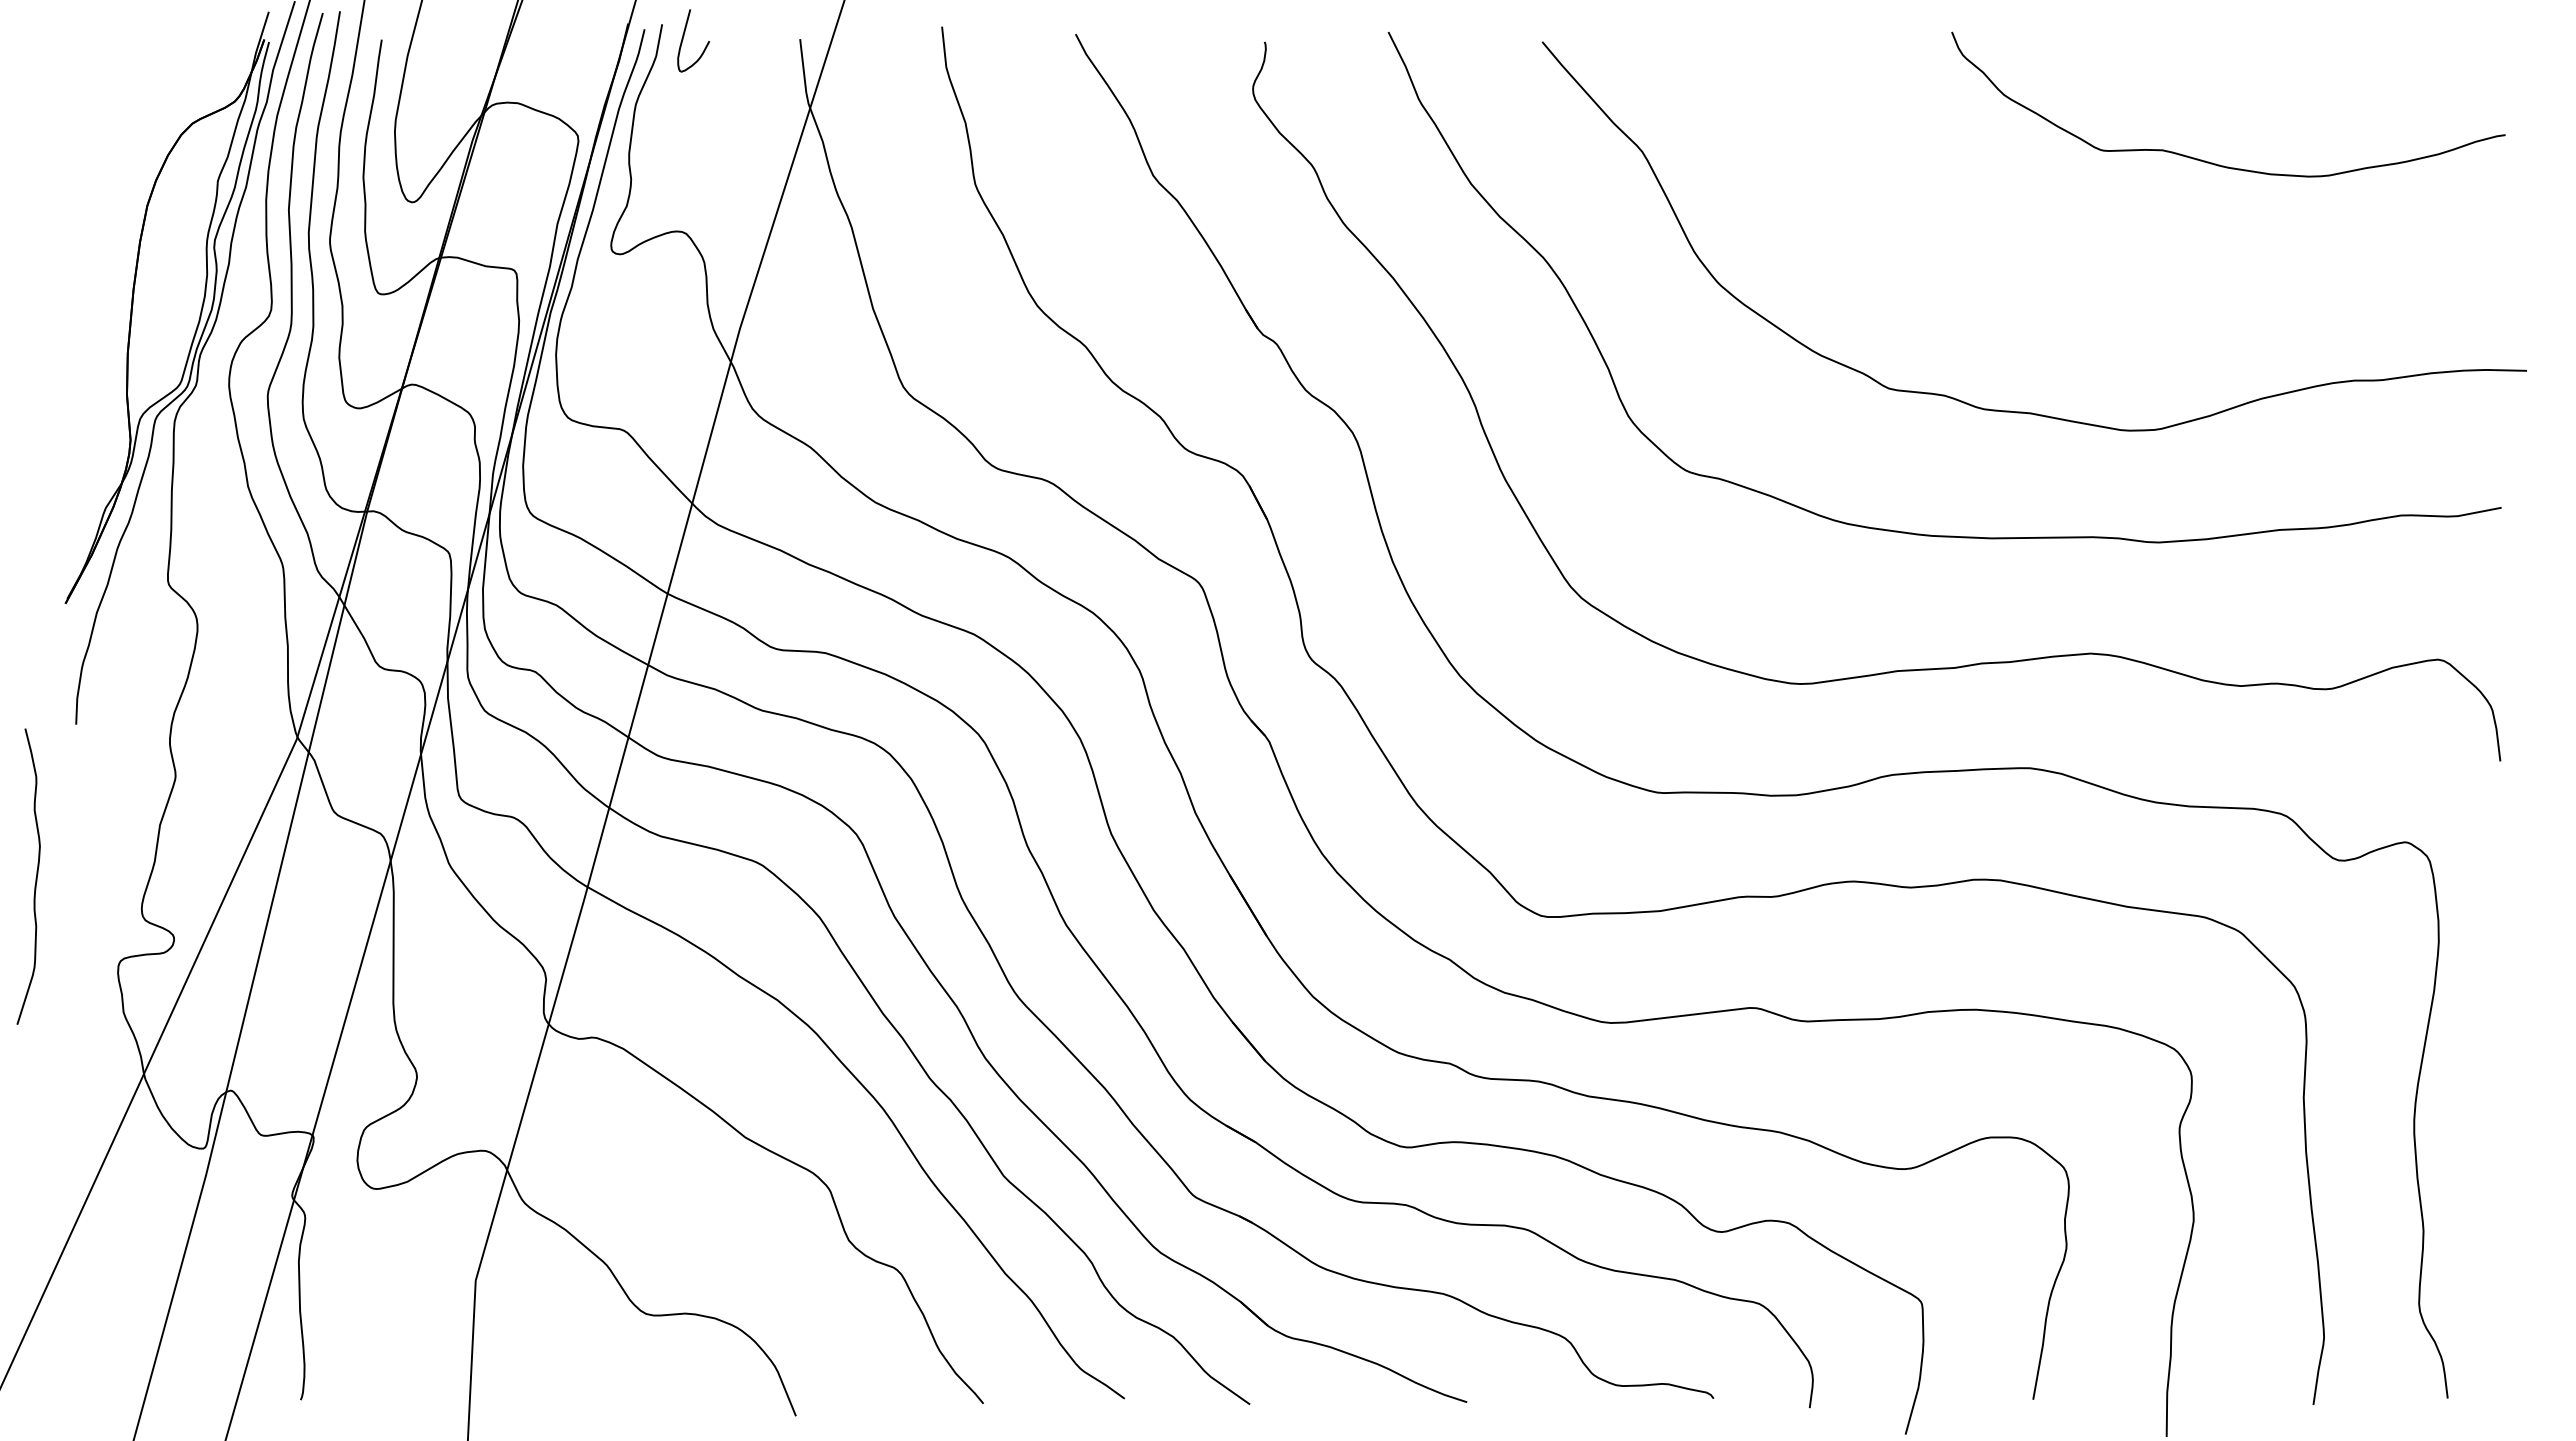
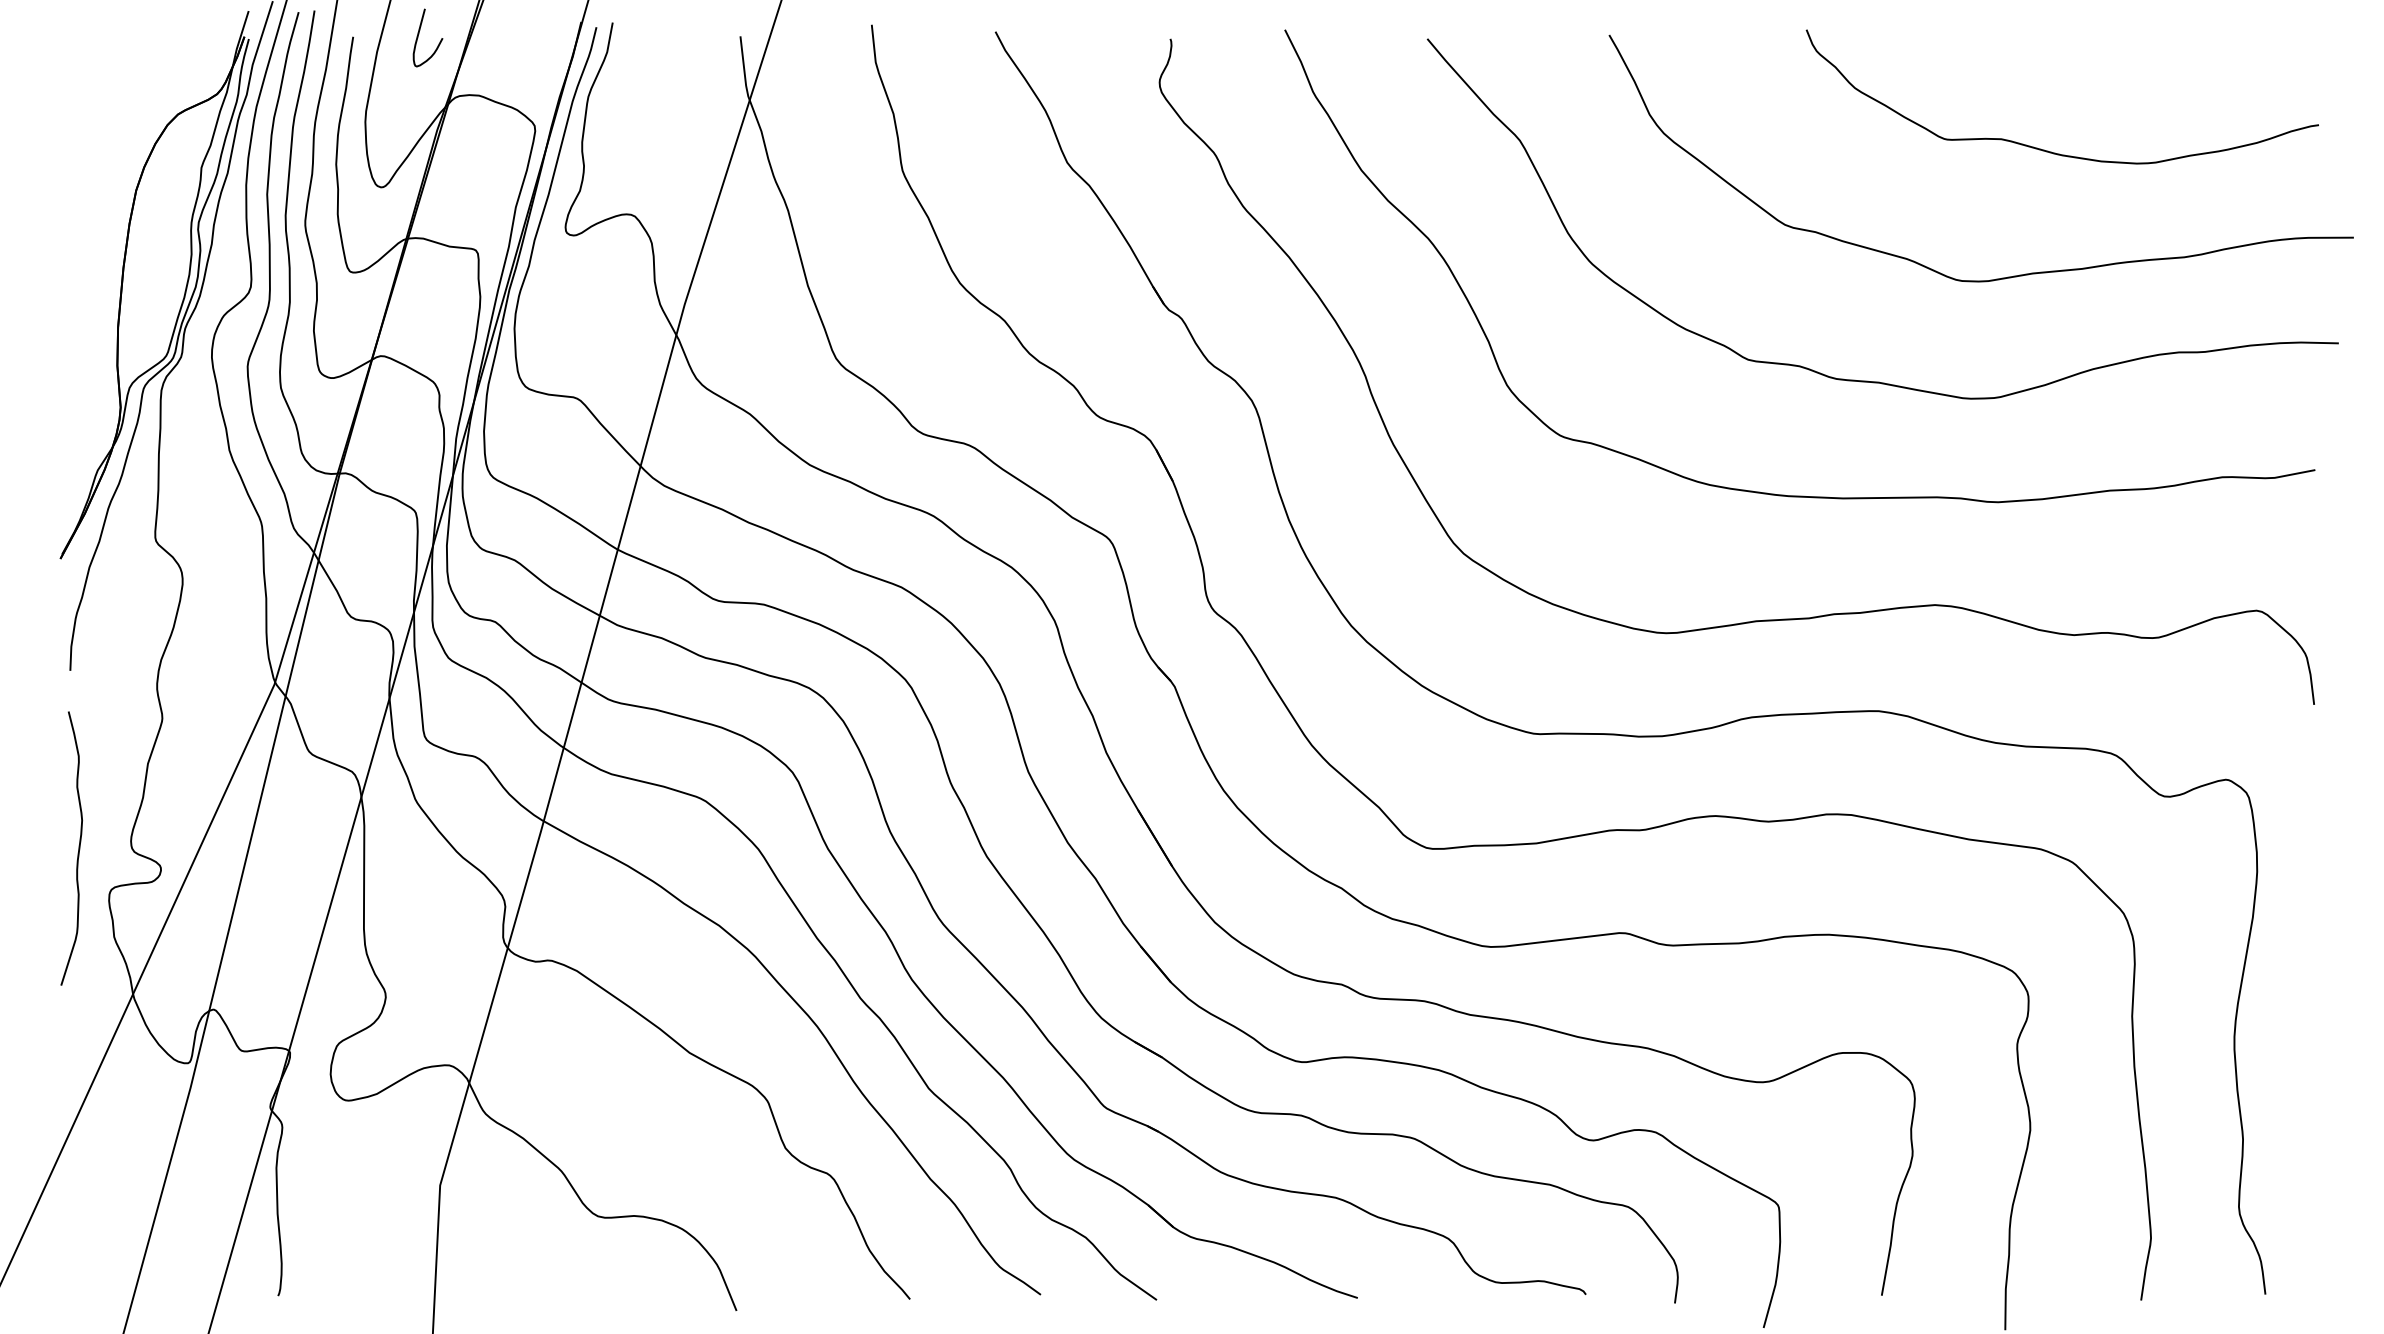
curve: (684, 36) -> (419, 33), moved
curve: (2088, 290) -> (1932, 268), added
curve: (35, 877) -> (78, 849), moved

